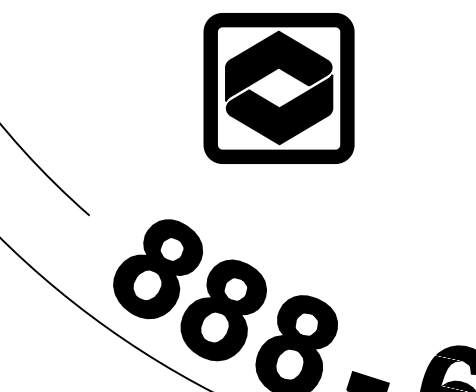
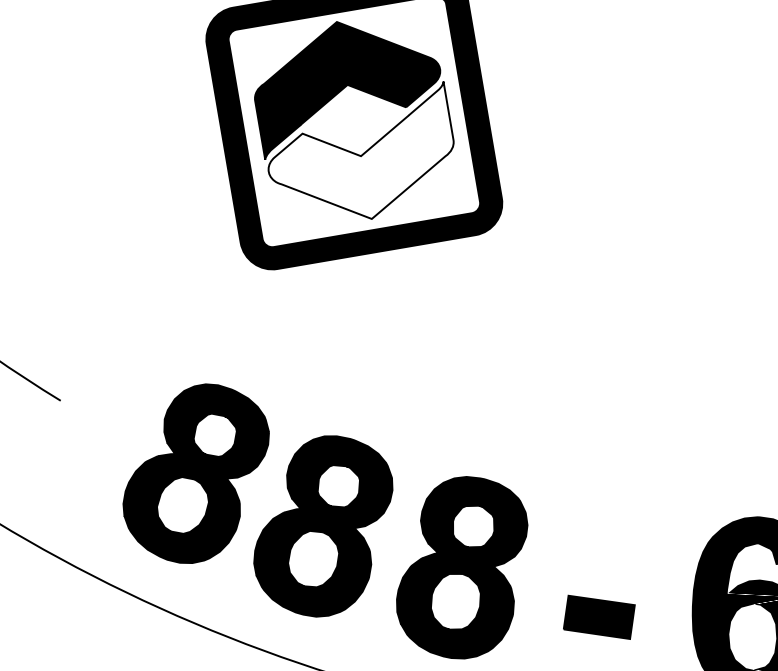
fill: (279, 109) -> (361, 158), removed

